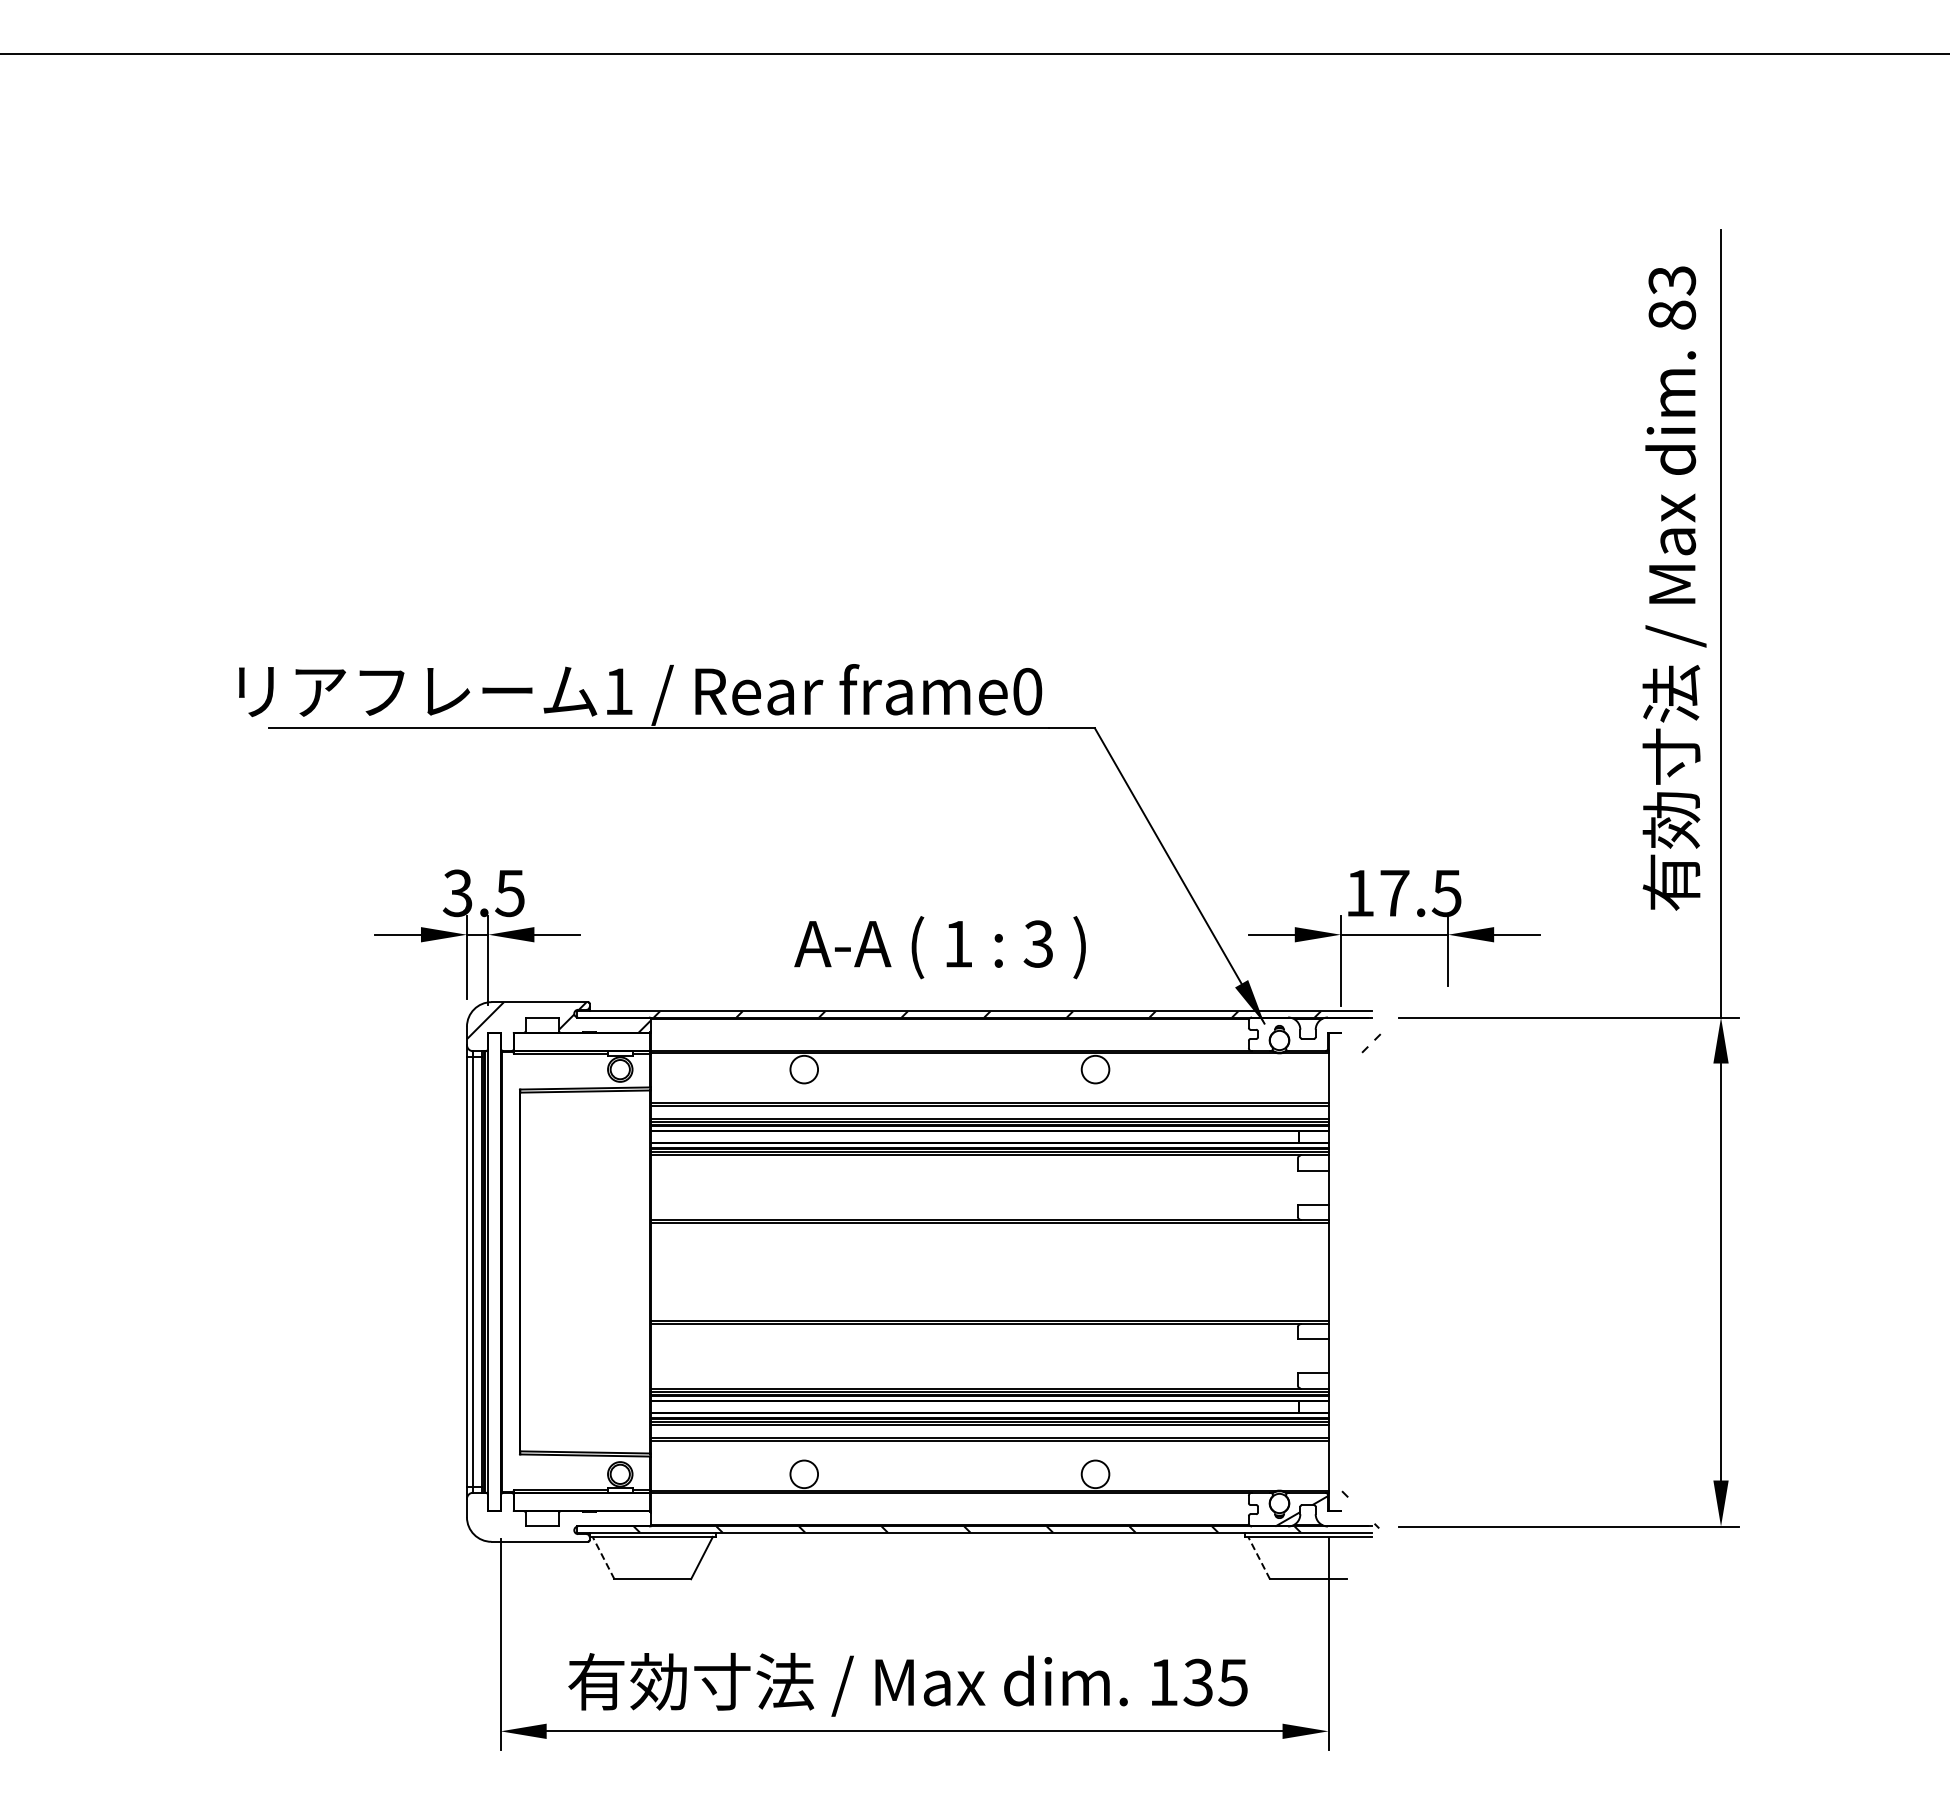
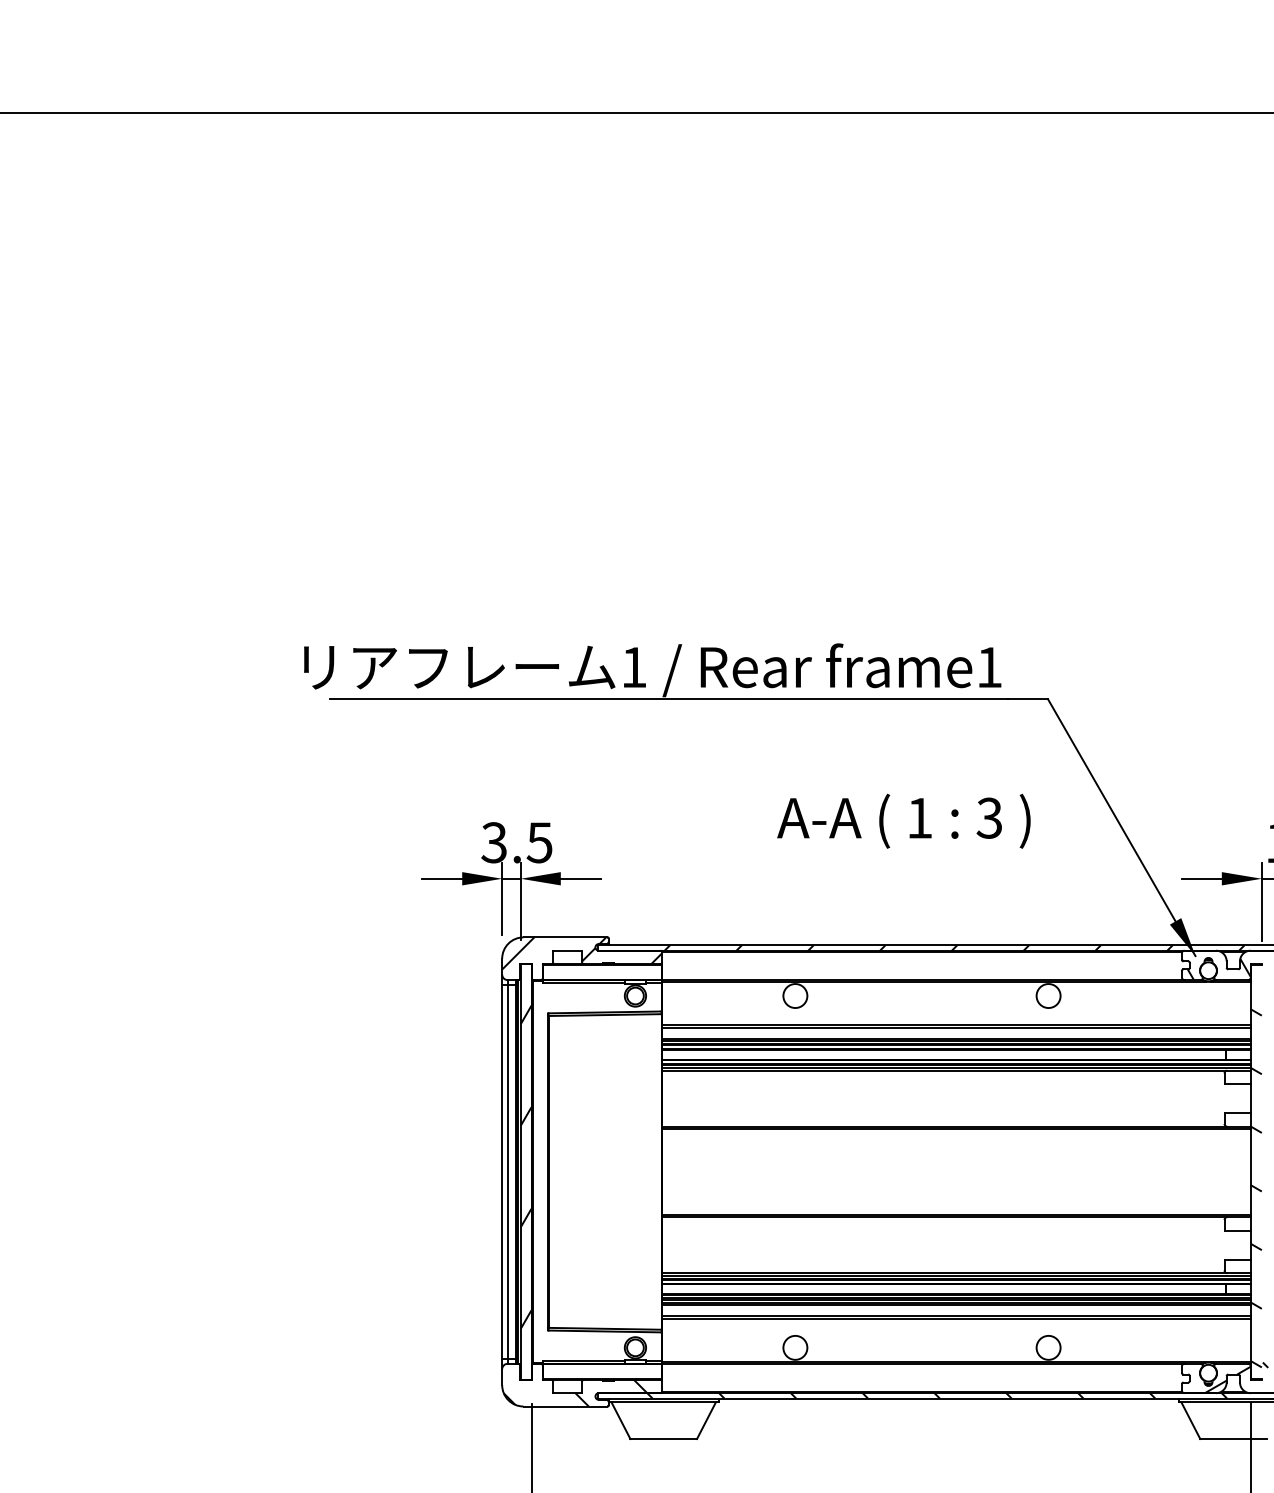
text: (1027, 691) -> (989, 667), frame0 -> frame1
text: (939, 947) -> (903, 821), moved
hatch: (1287, 1038) -> (1215, 968), added
hatch: (494, 1266) -> (526, 1167), added
hatch: (1334, 1290) -> (1256, 1188), added
hatch: (550, 1526) -> (574, 1393), added
line: (603, 1558) -> (620, 1421), dashed -> solid
line: (1259, 1558) -> (1191, 1421), dashed -> solid

